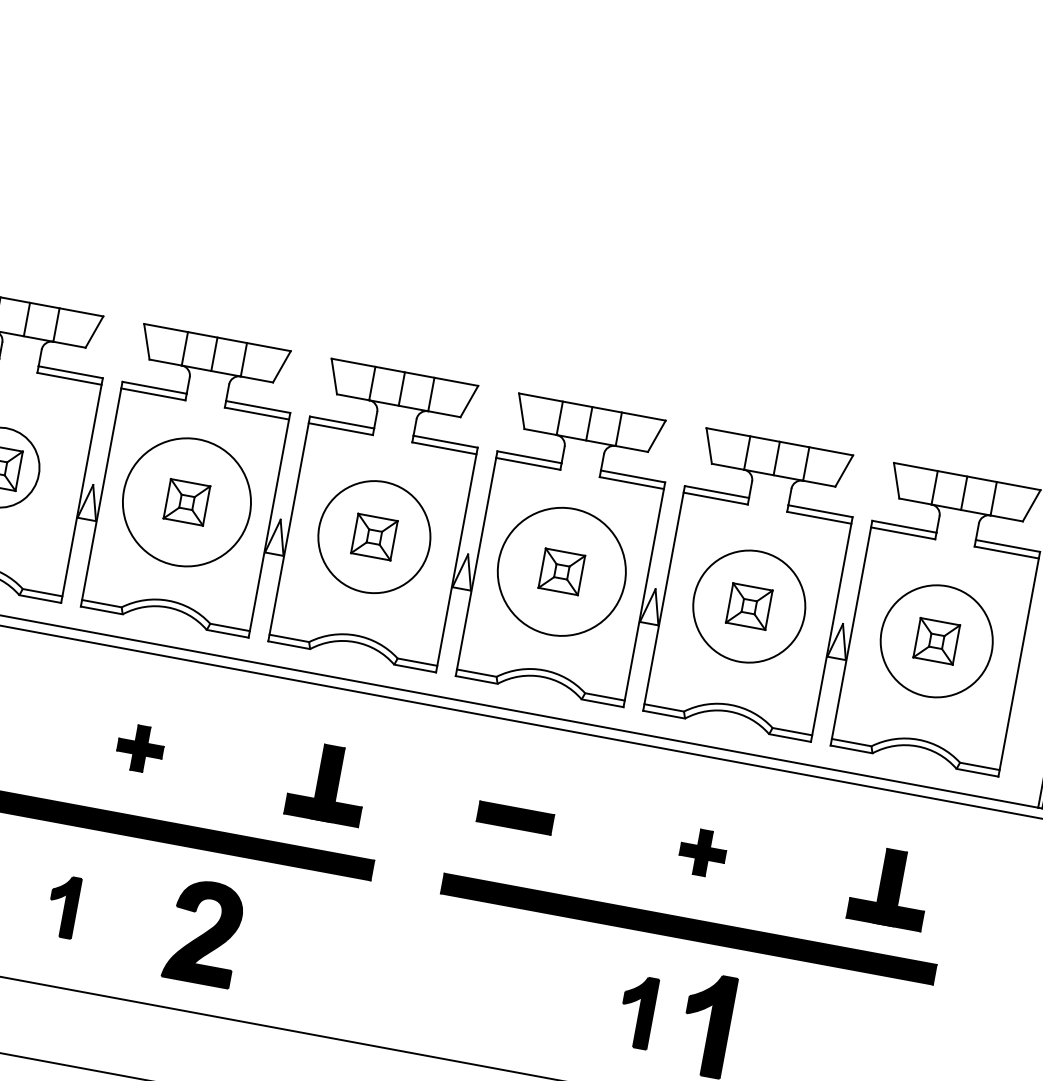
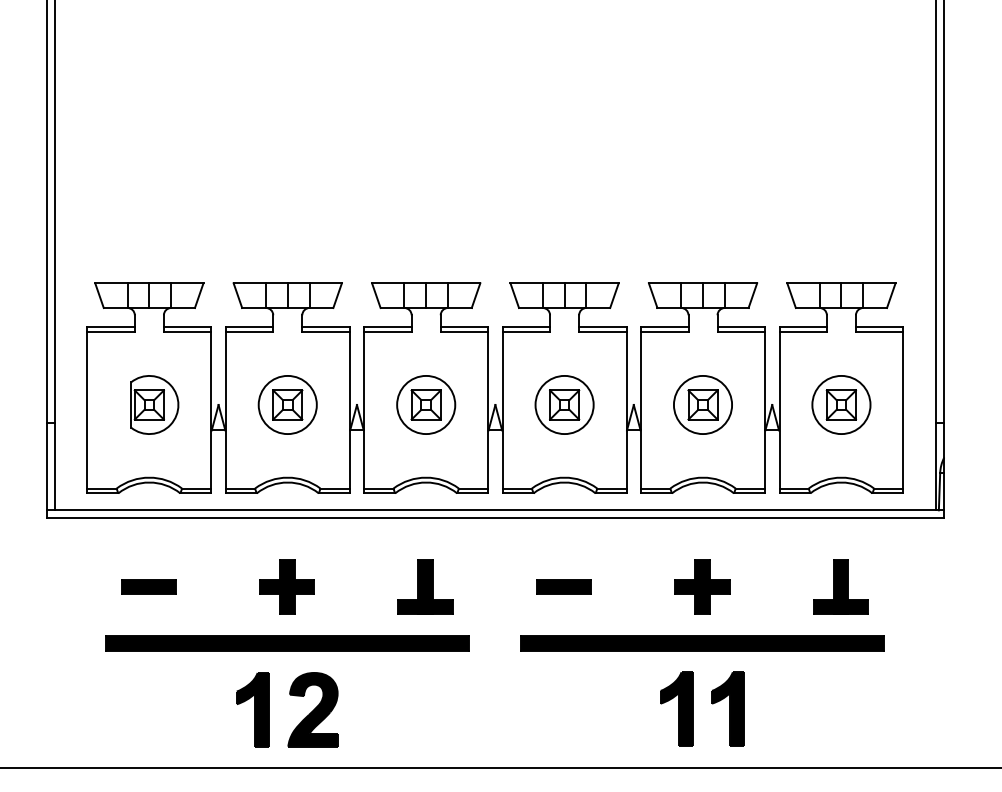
circle: (186, 501) -> (287, 404), size x0.62
circle: (374, 536) -> (426, 404), size x0.71
circle: (561, 571) -> (564, 404), size x0.62
circle: (748, 605) -> (702, 404), size x0.71
circle: (936, 640) -> (841, 404), size x0.71
part: (139, 747) -> (286, 586), size x1.67
part: (703, 852) -> (702, 586), size x1.67
part: (62, 905) -> (252, 709), size x1.67
part: (203, 931) -> (312, 709), moved
part: (637, 1010) -> (676, 708), size x1.43

